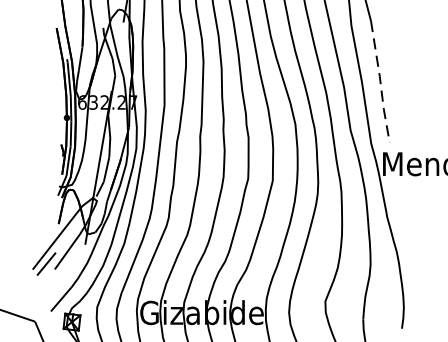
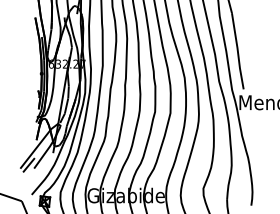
line: (379, 82) -> (237, 51), dashed -> solid

